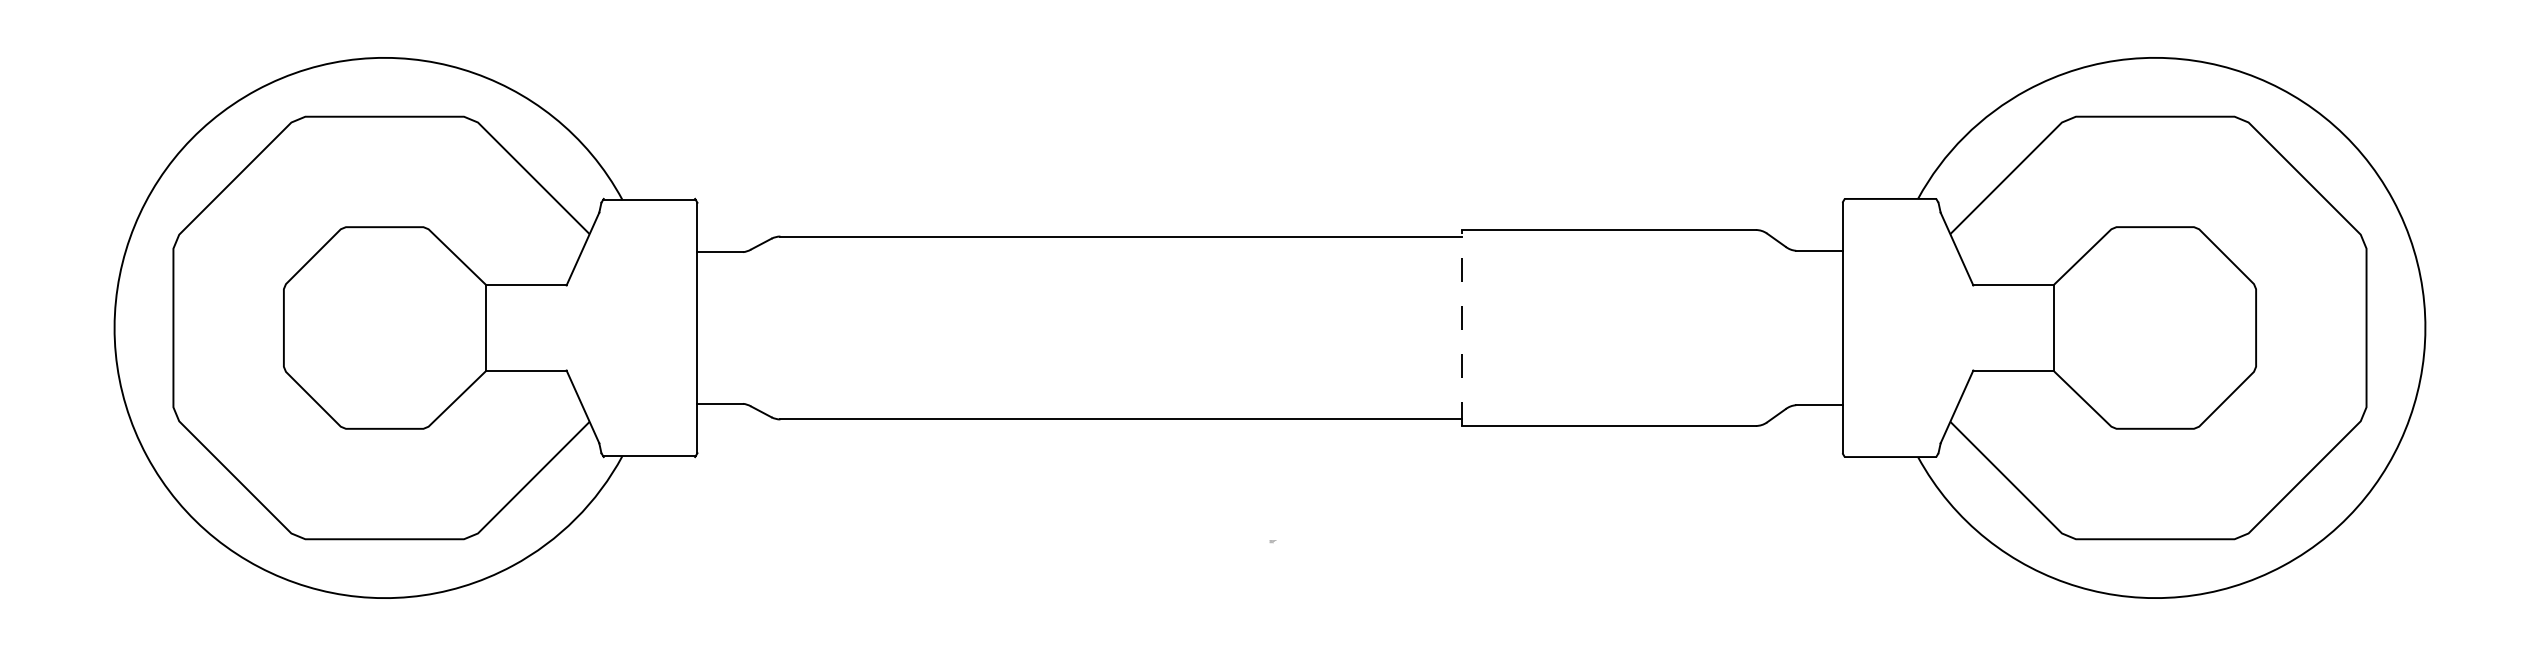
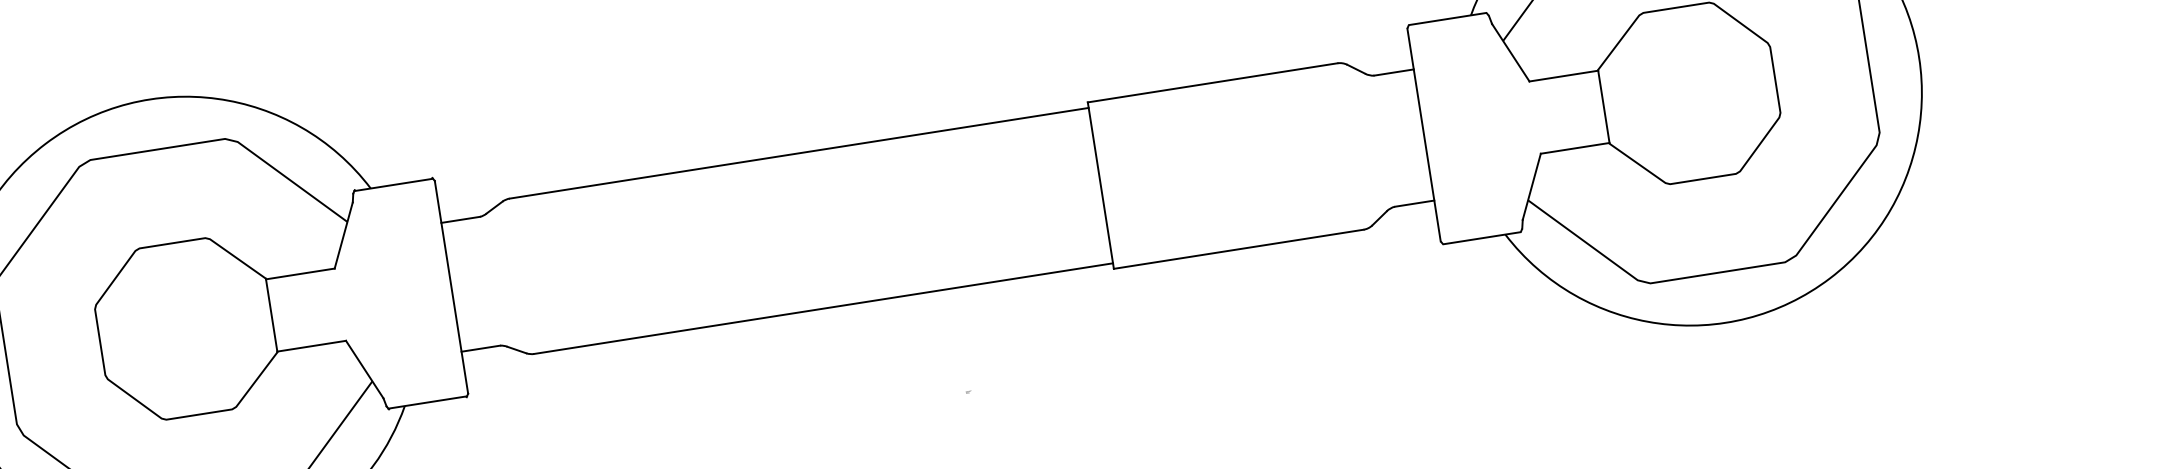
line: (1462, 328) -> (1101, 185), dashed -> solid

